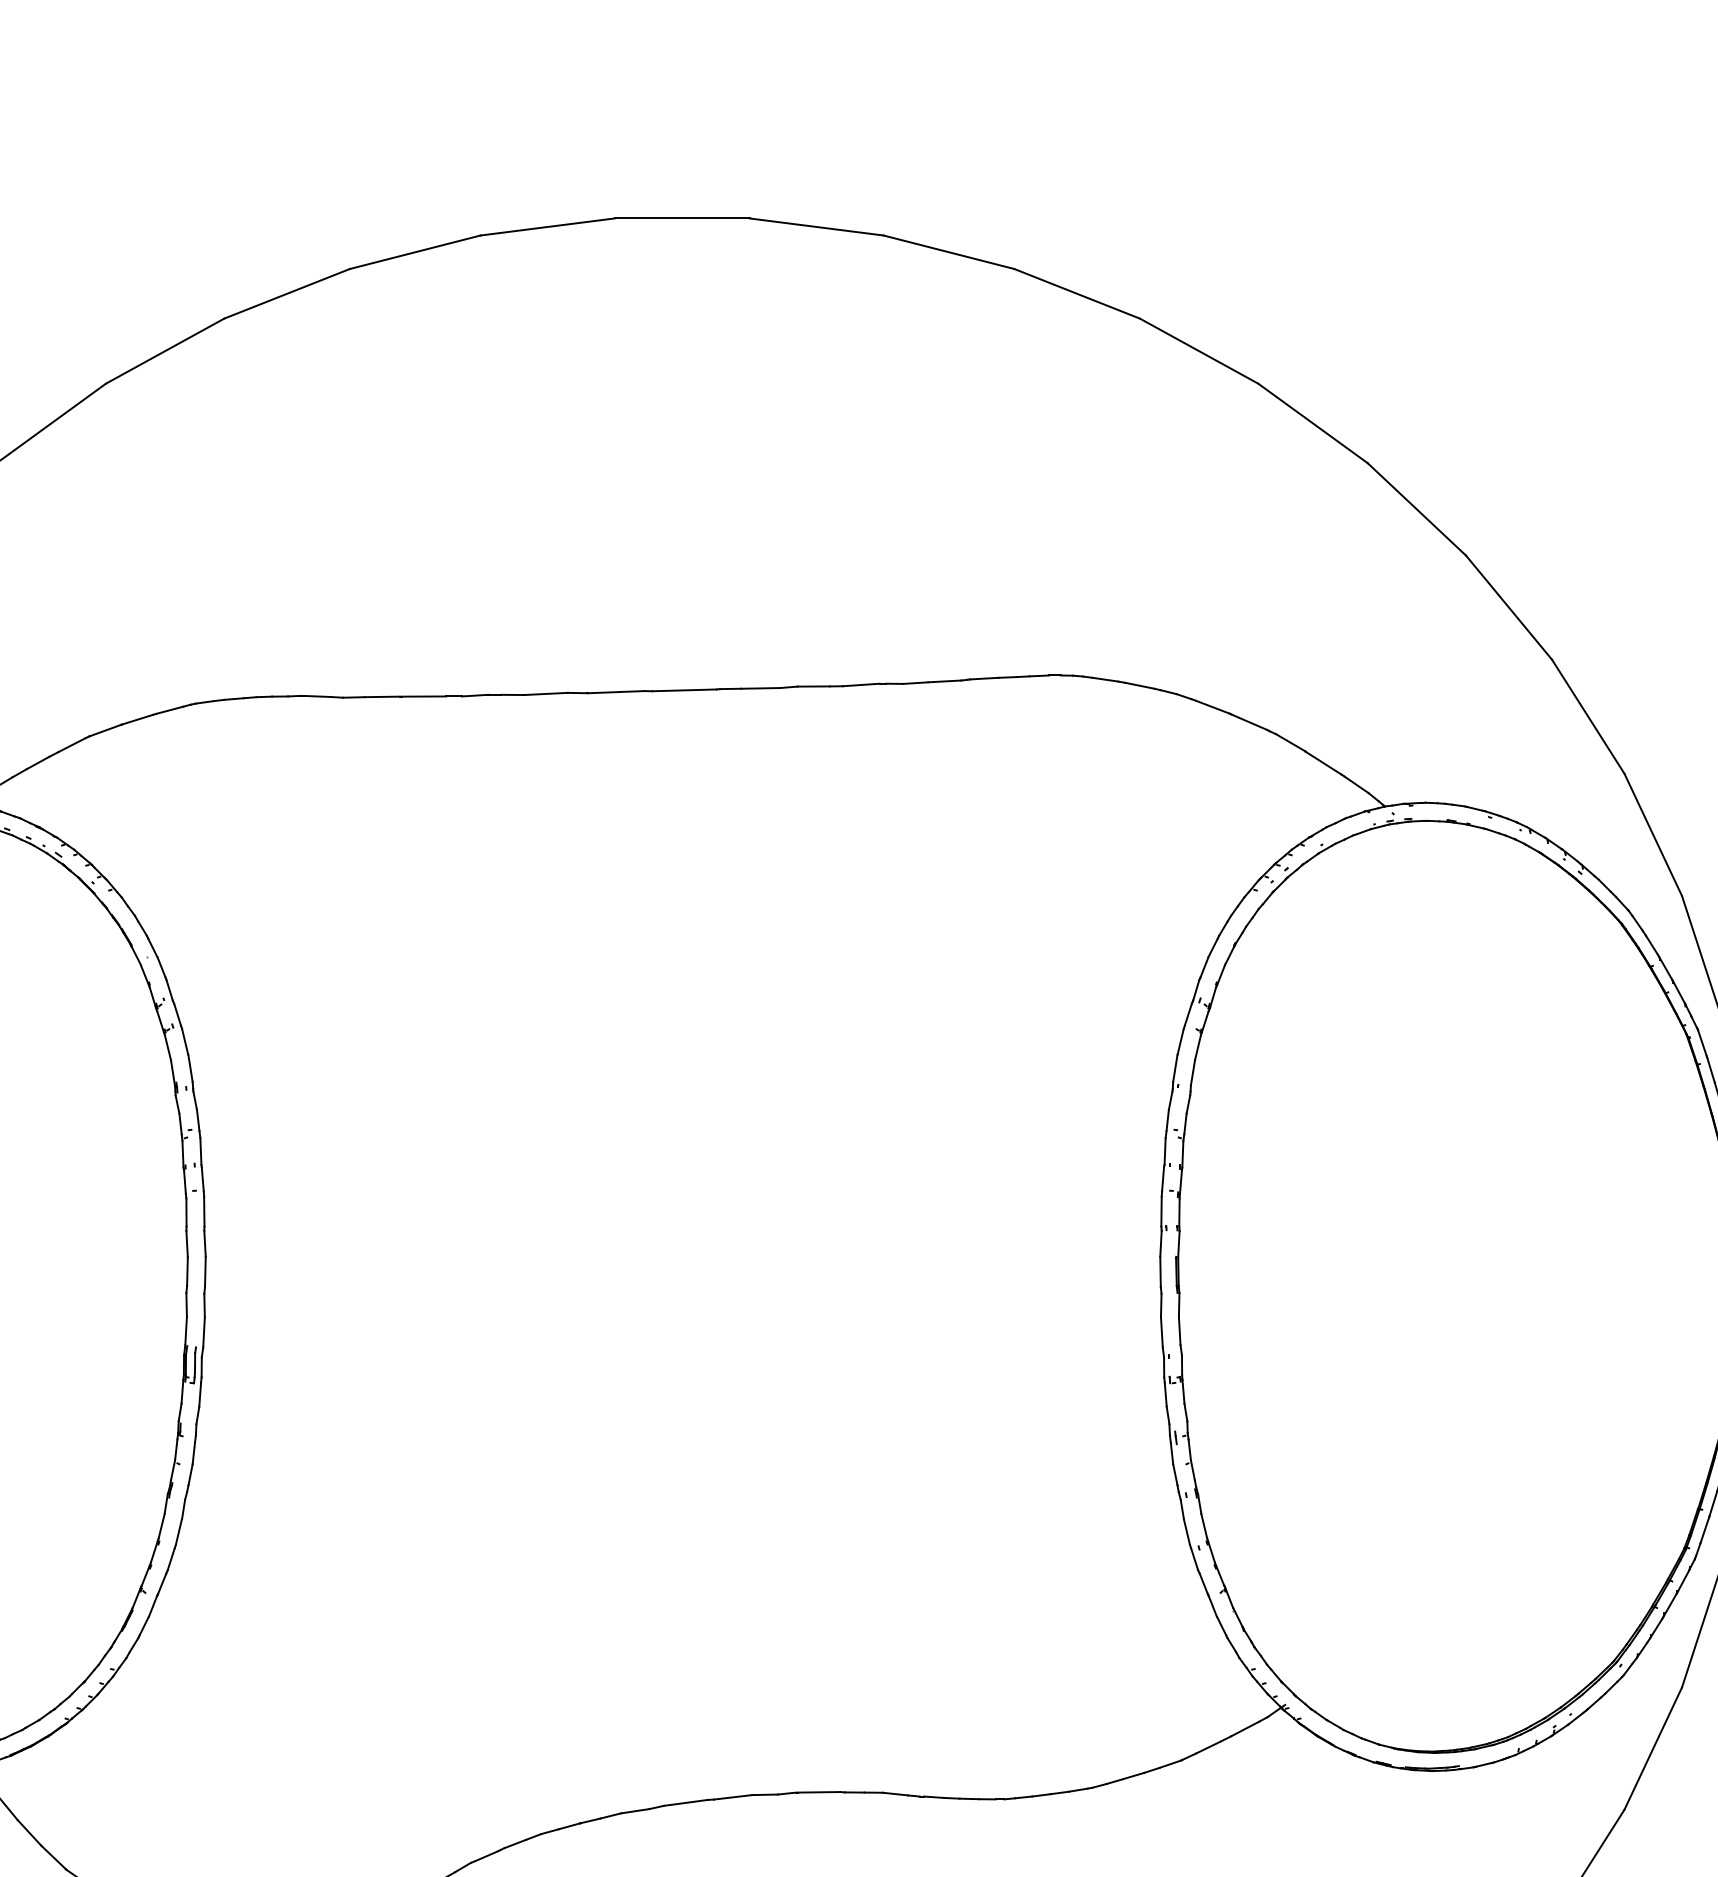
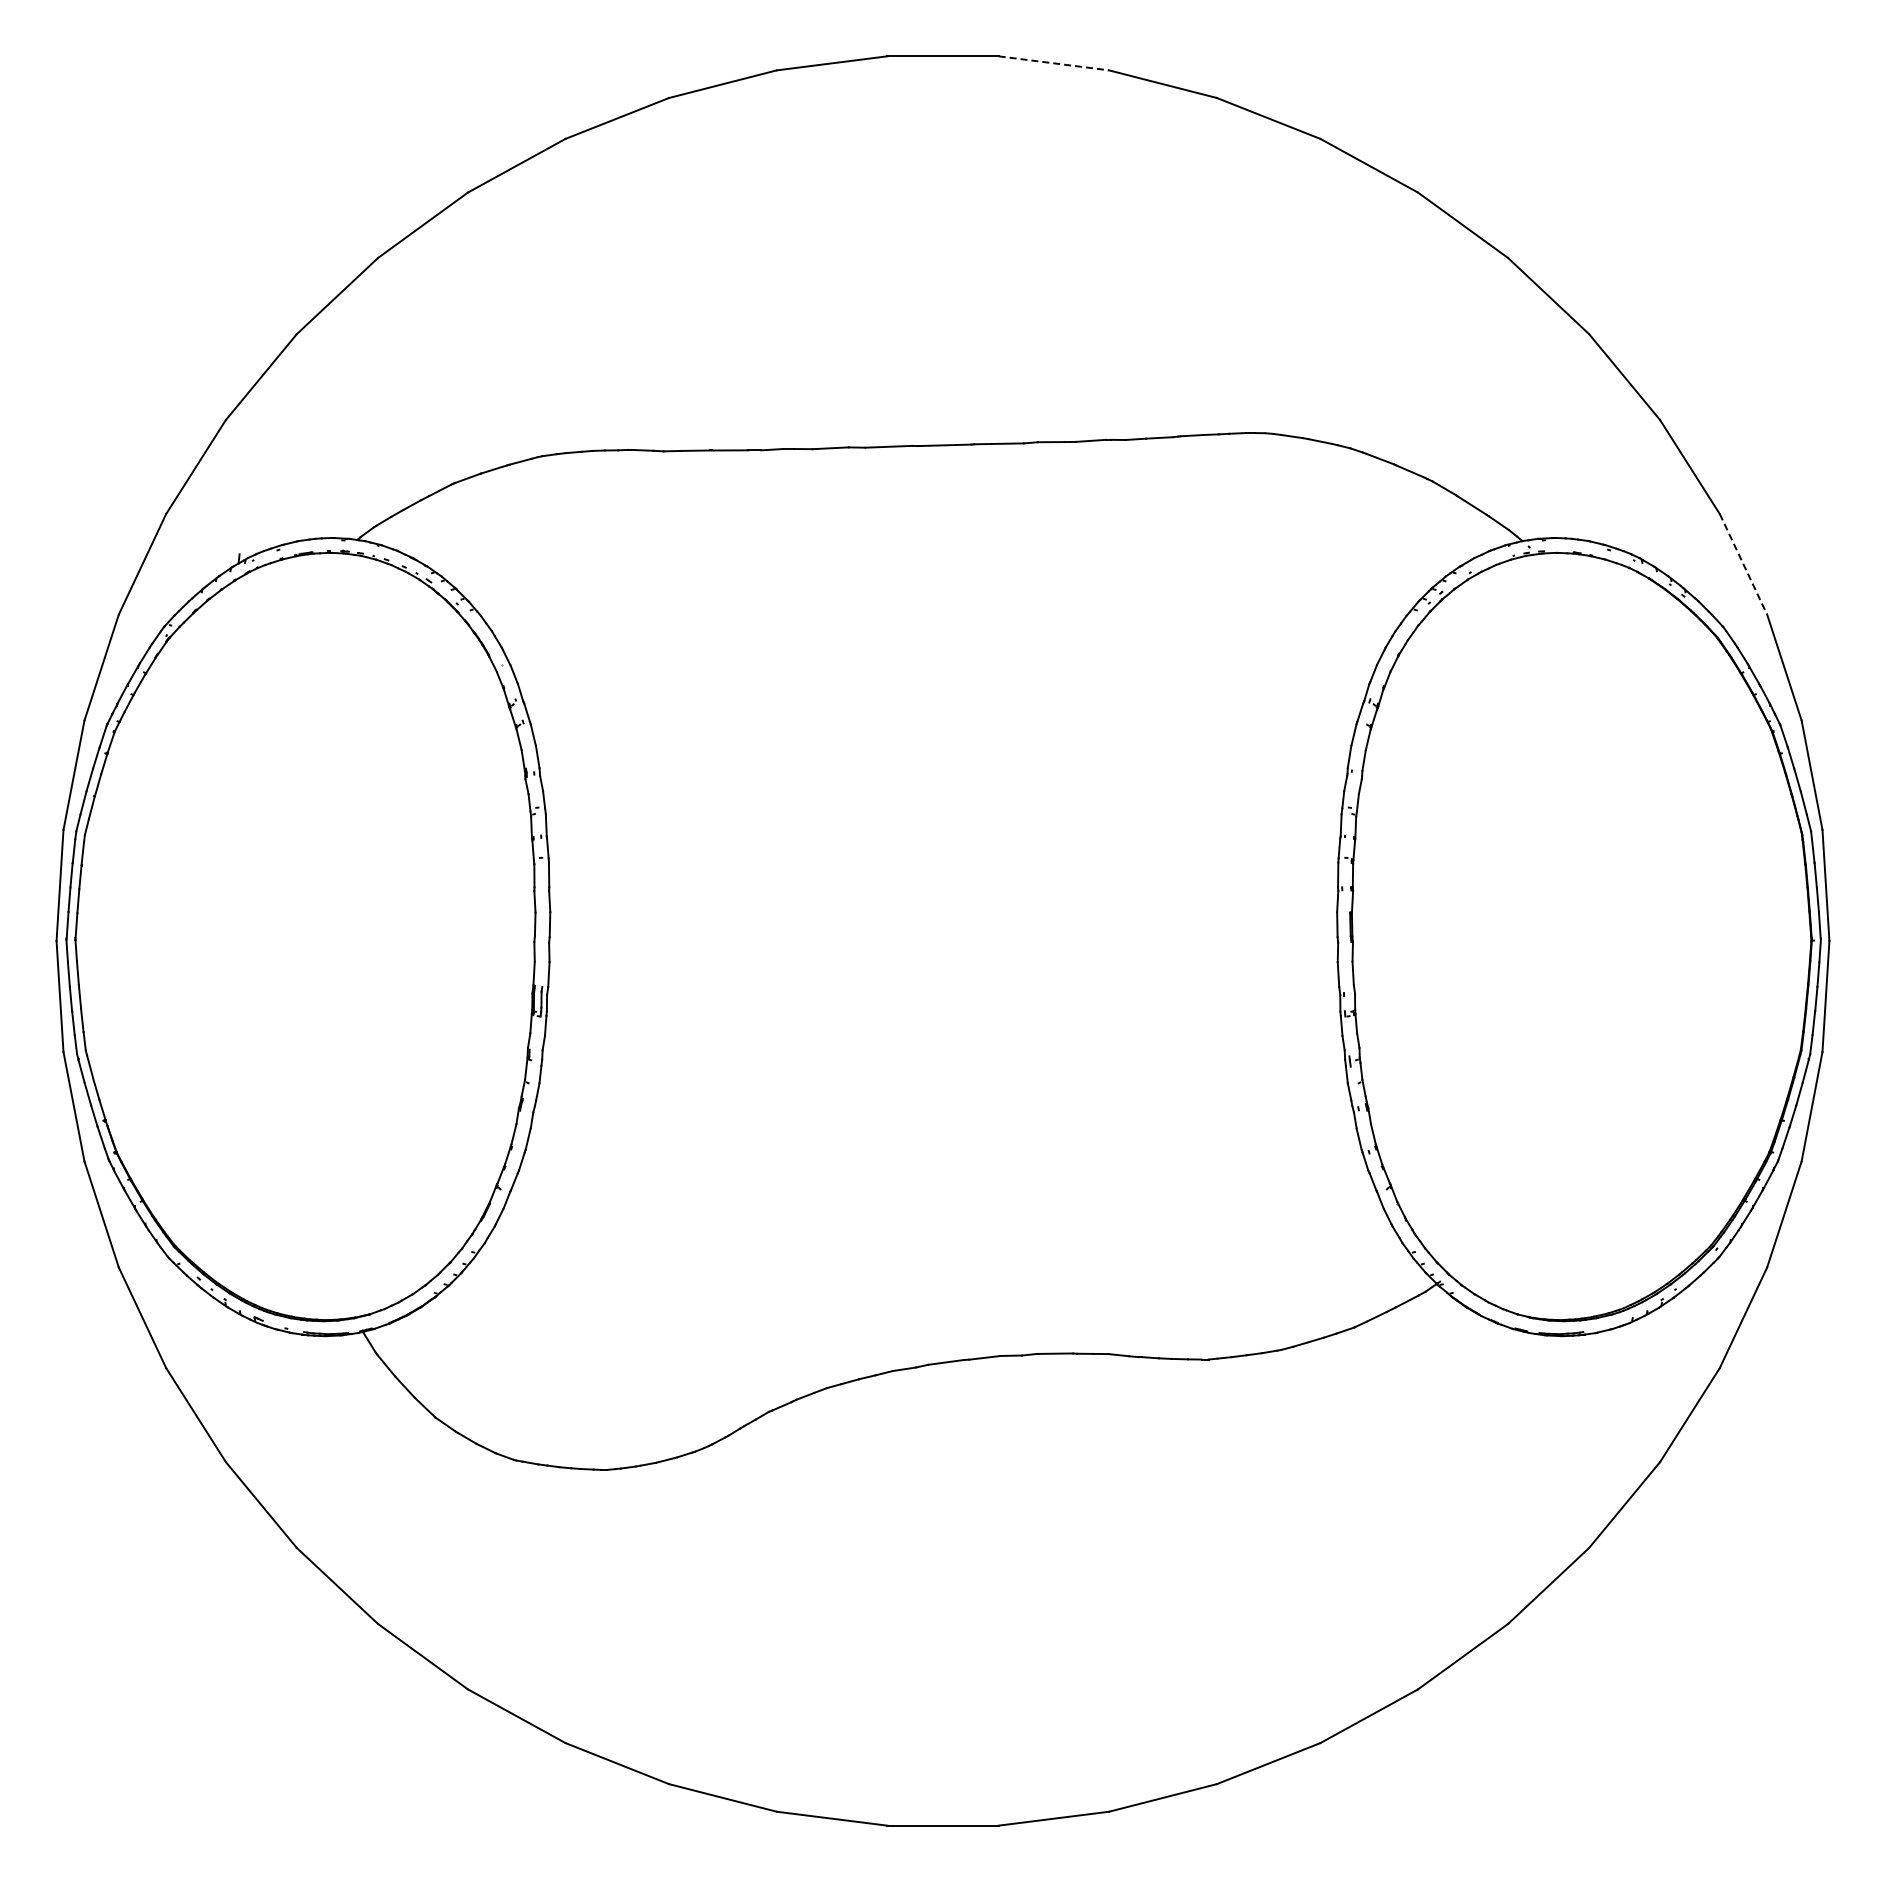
line: (816, 227) -> (1053, 63), solid -> dashed
line: (1653, 834) -> (1743, 564), solid -> dashed

